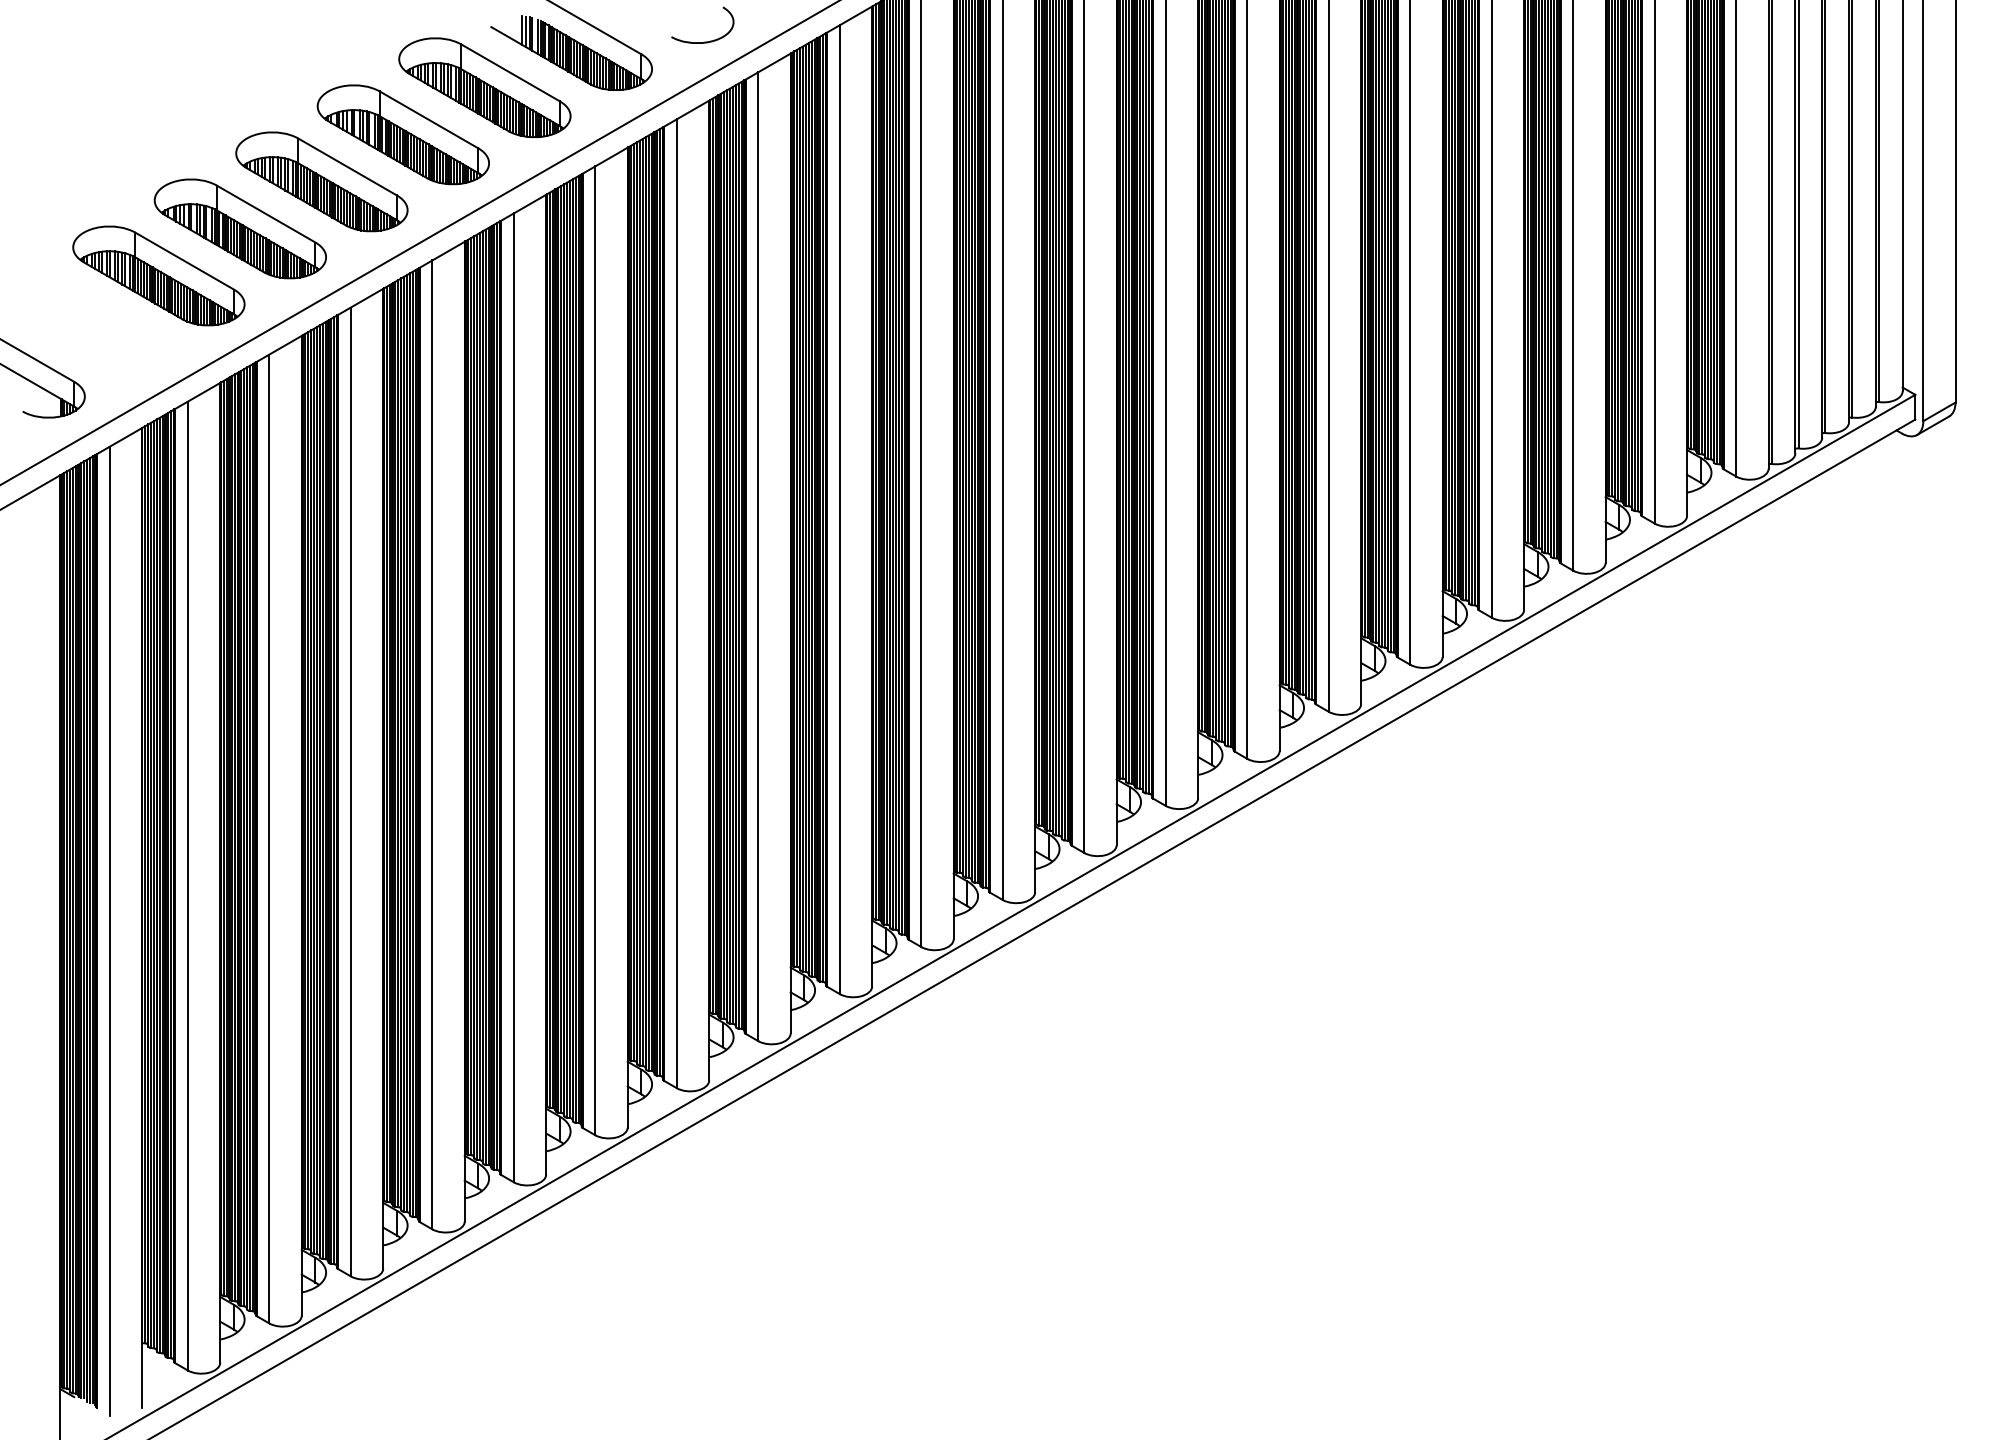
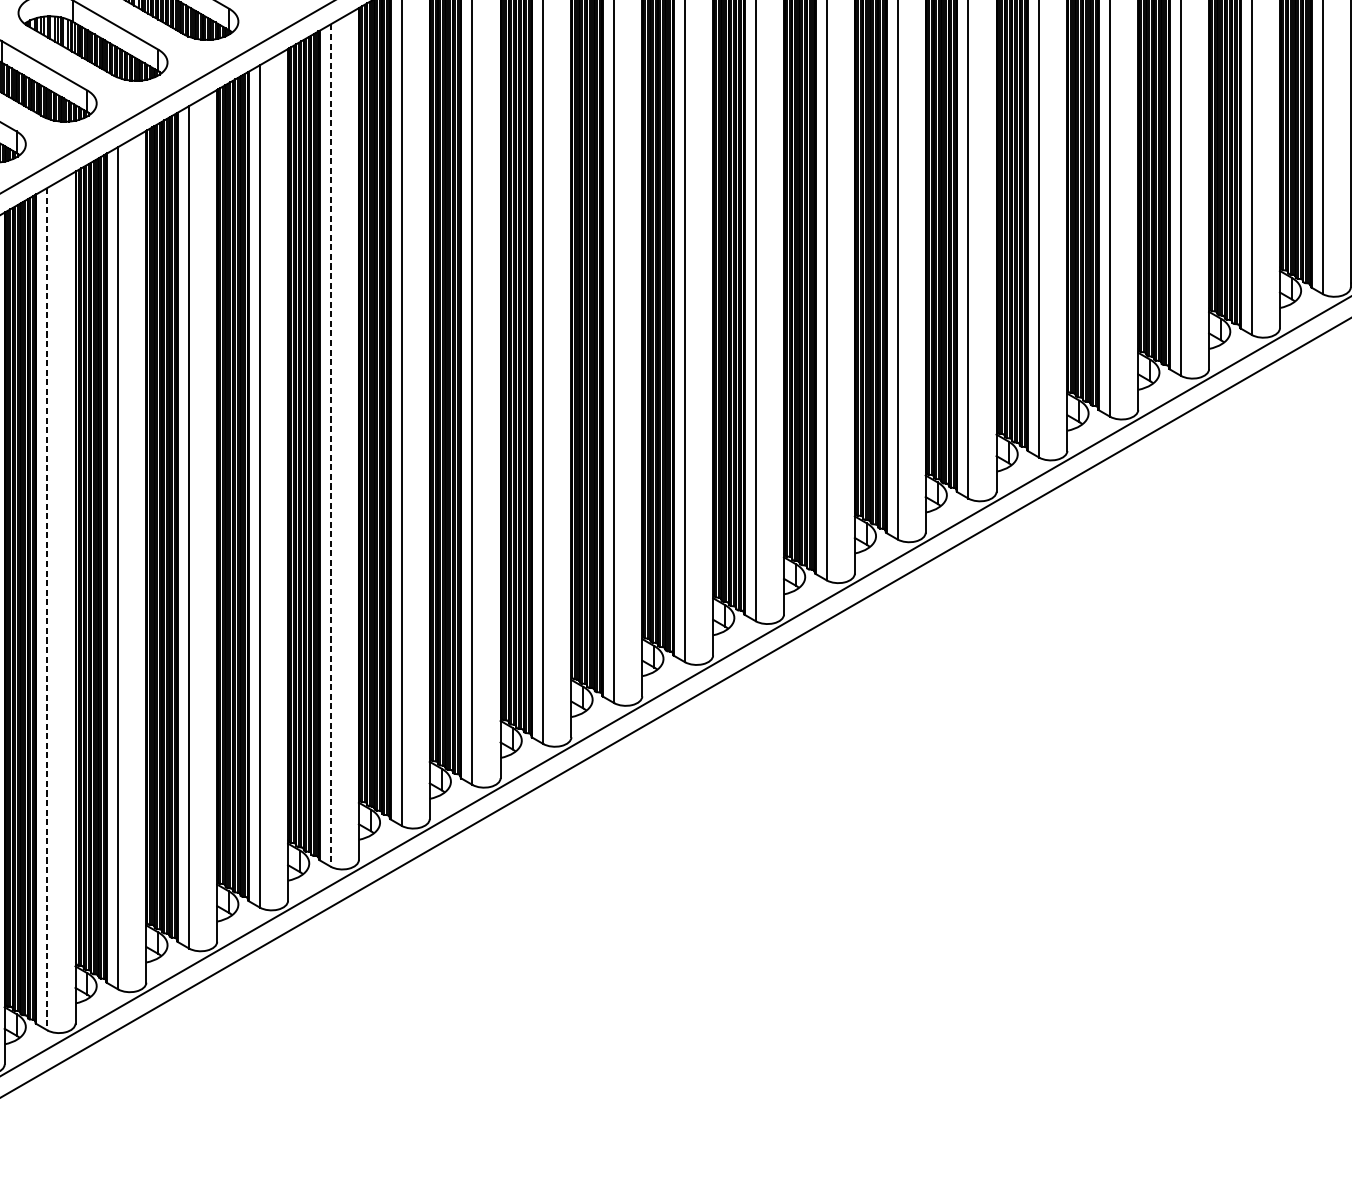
line: (595, 651) -> (330, 446), solid -> dashed
line: (269, 839) -> (47, 609), solid -> dashed

